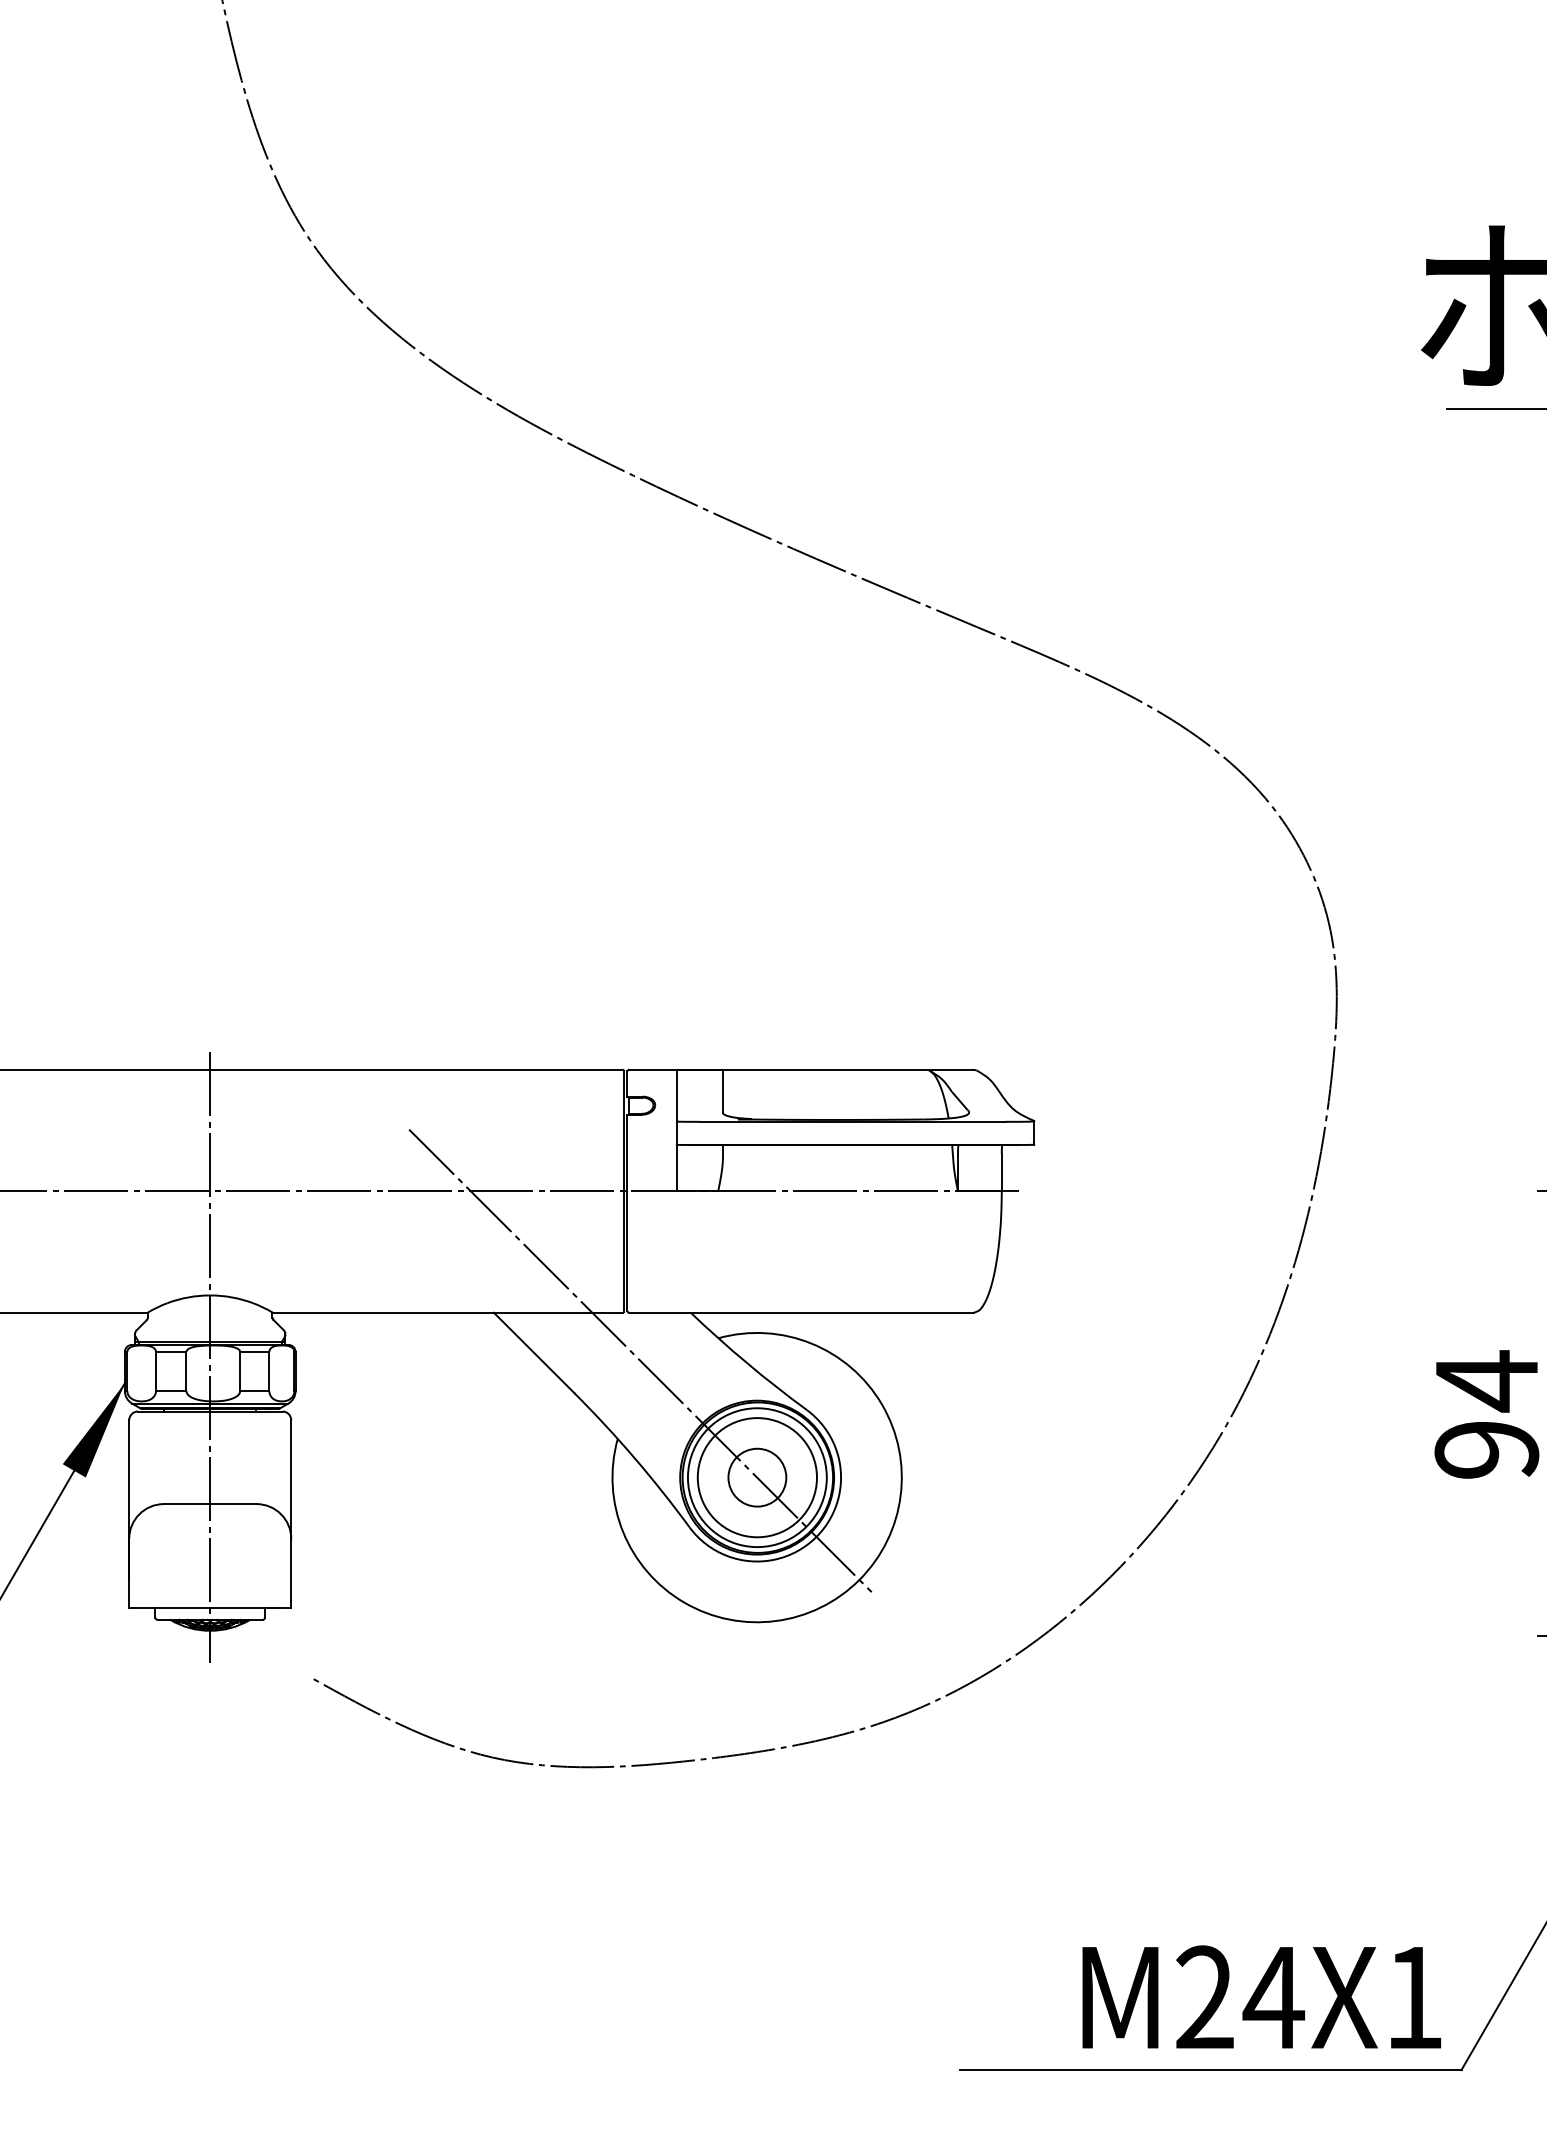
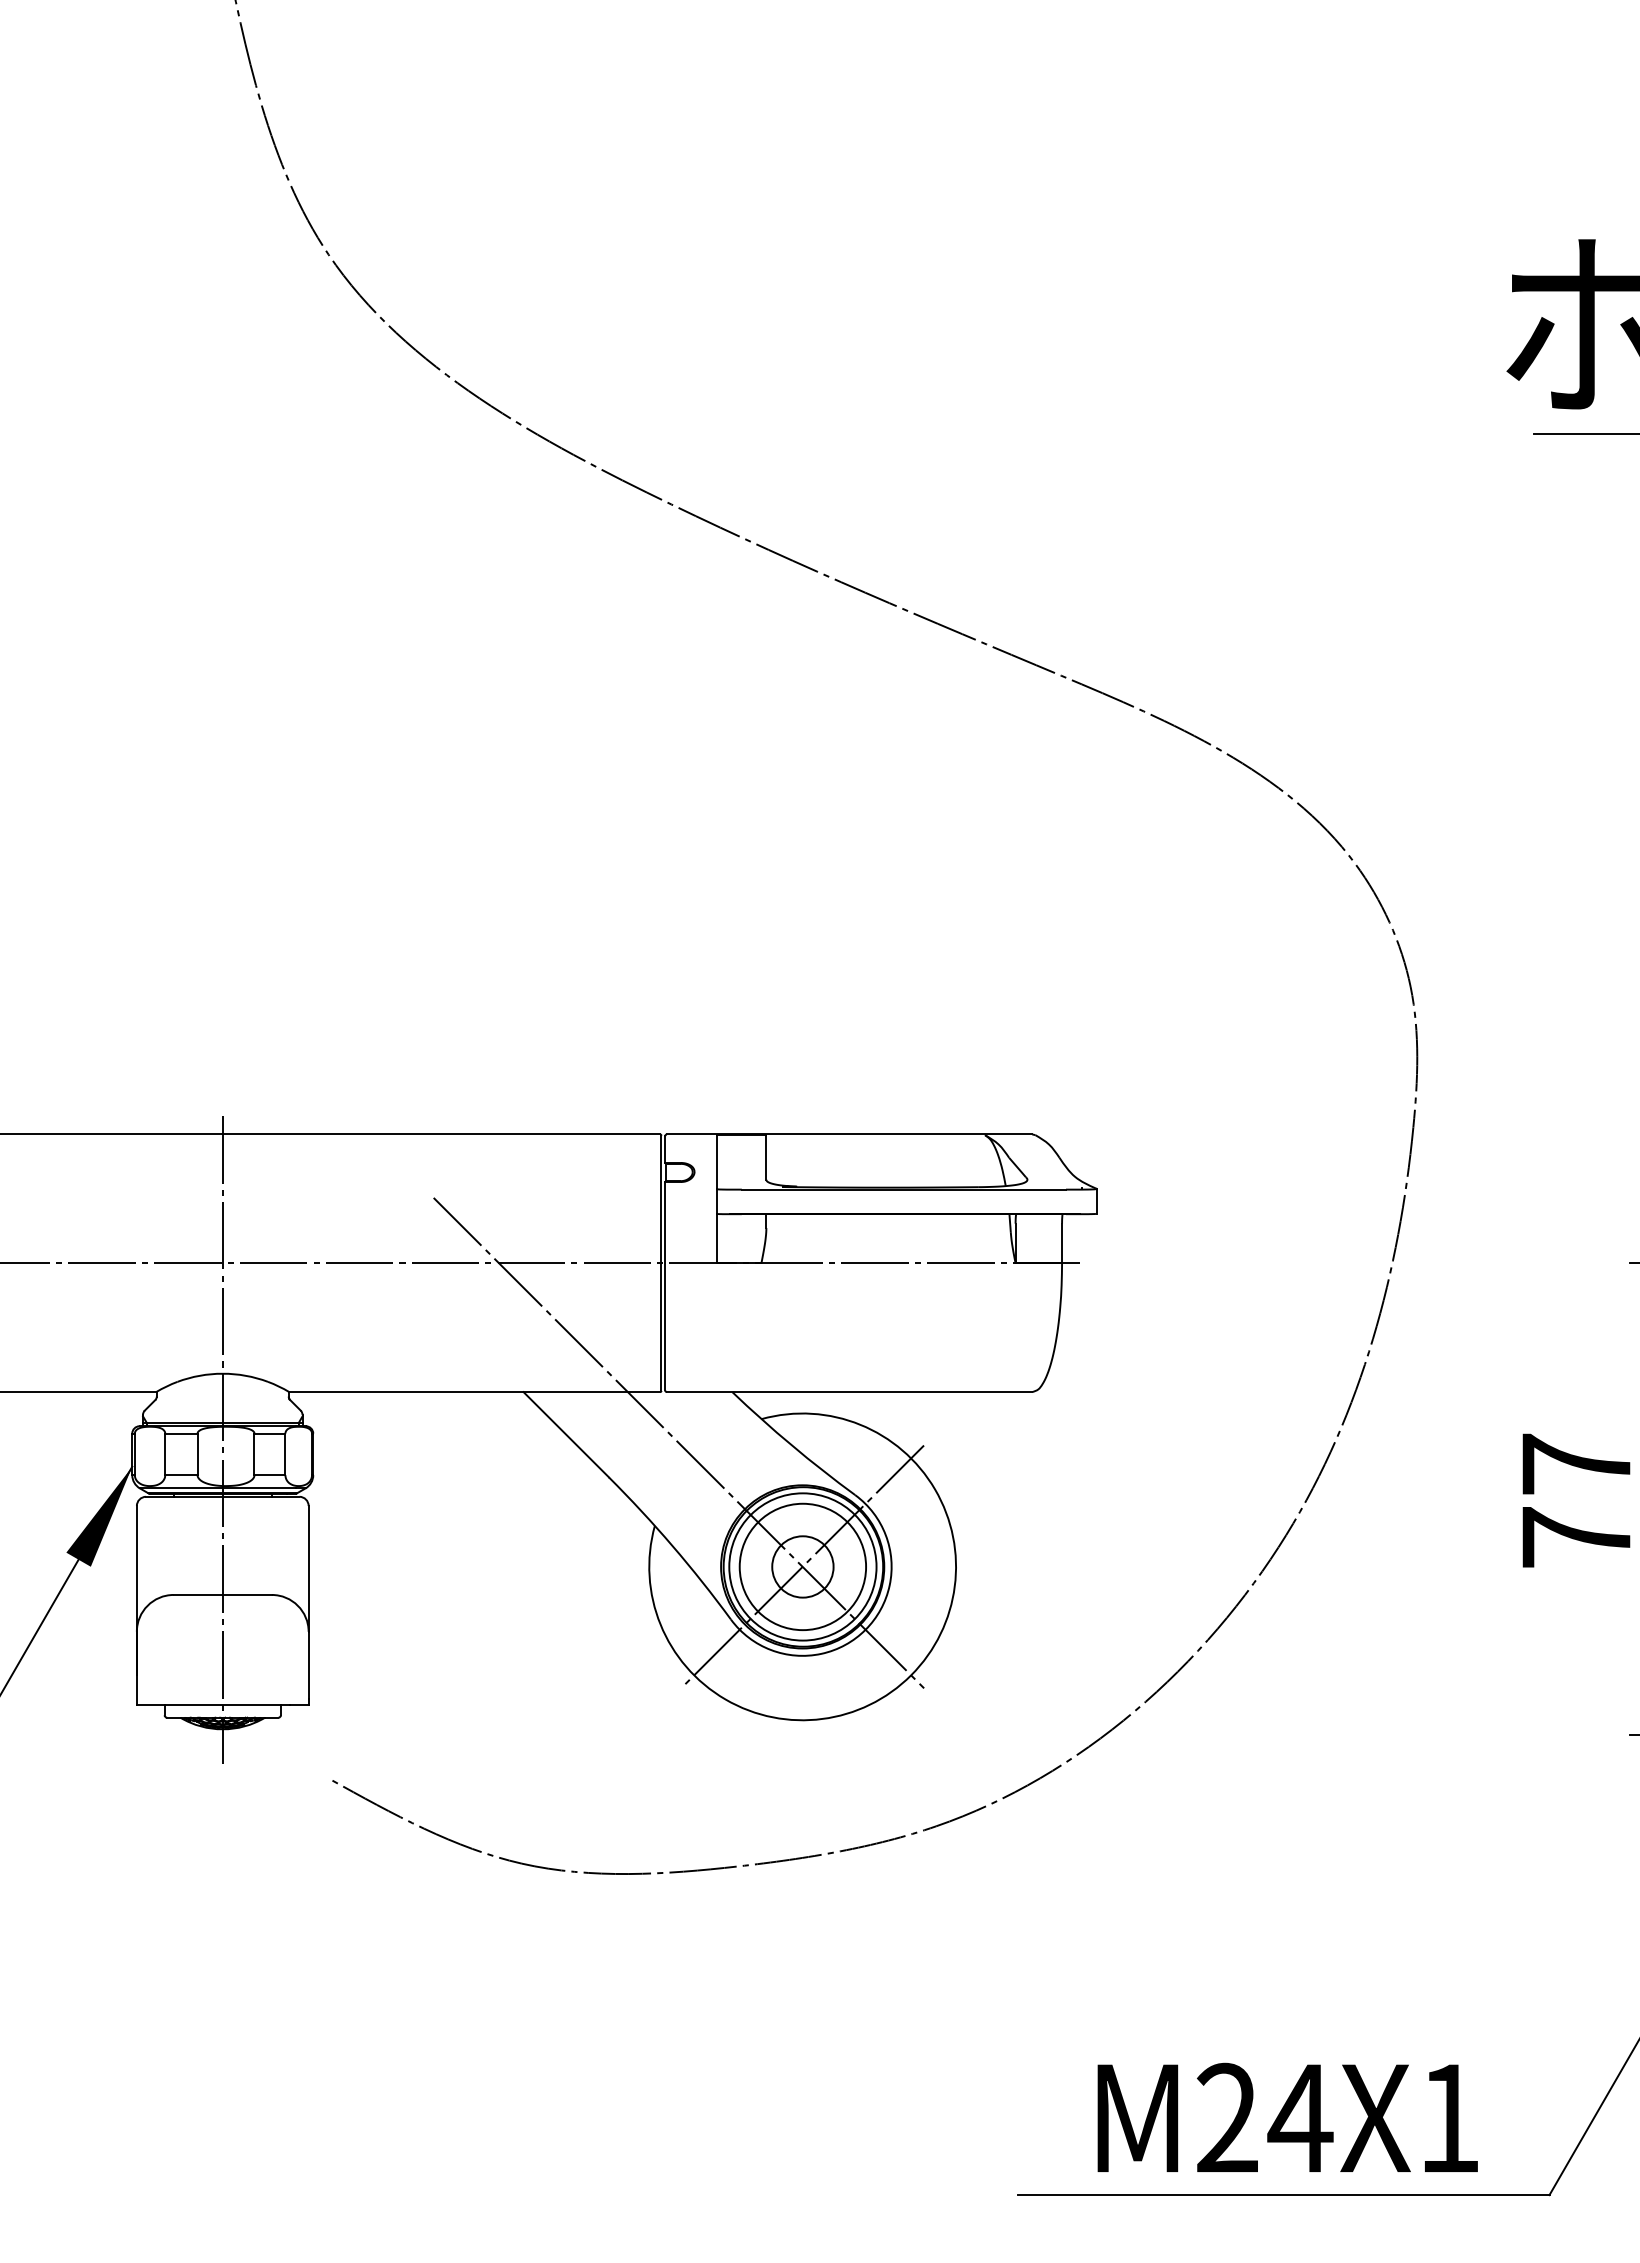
text: (1486, 1414) -> (1576, 1499), 94 -> 77
line: (756, 1477) -> (802, 1566), added
text: (1261, 1995) -> (1287, 2116), moved

